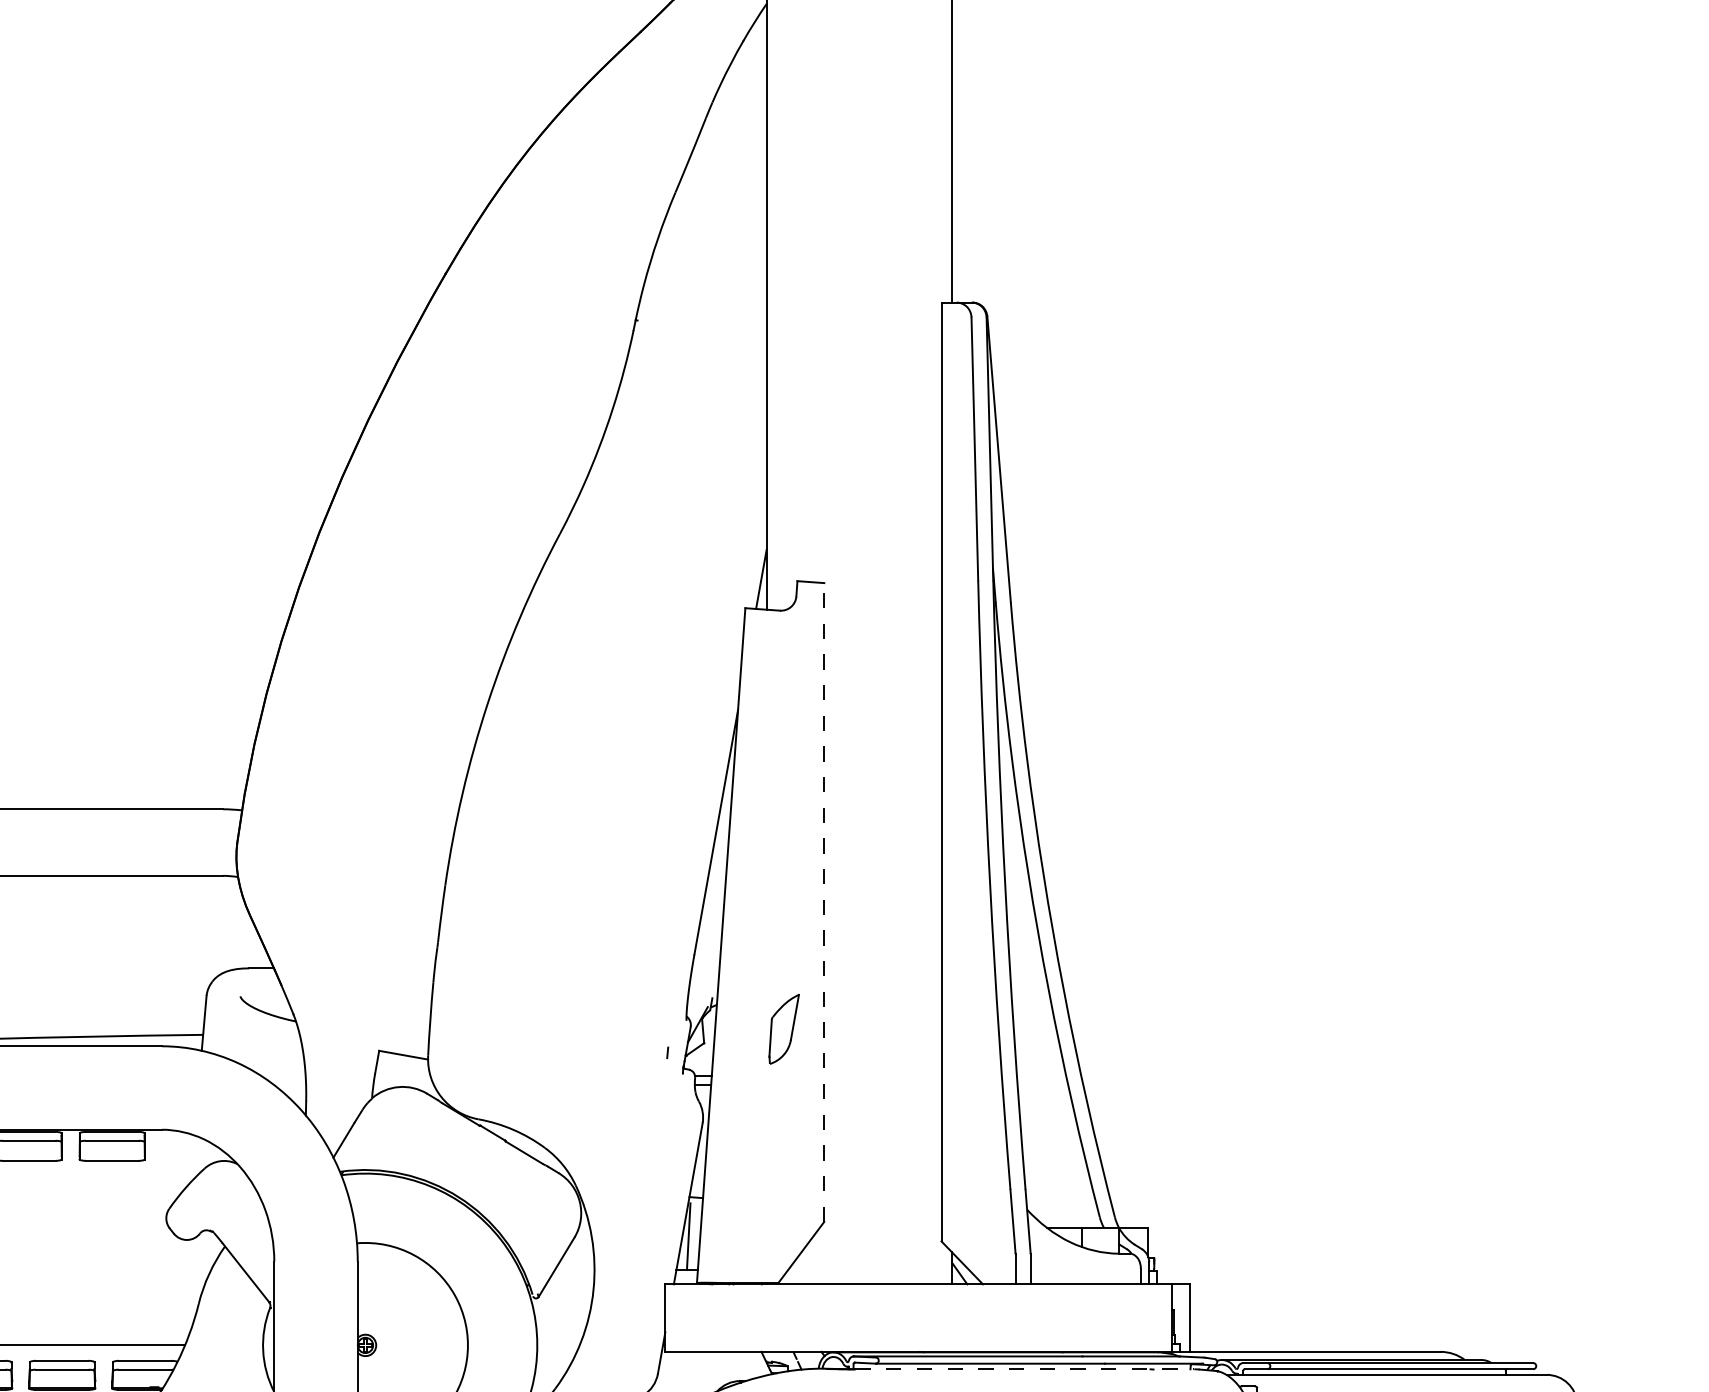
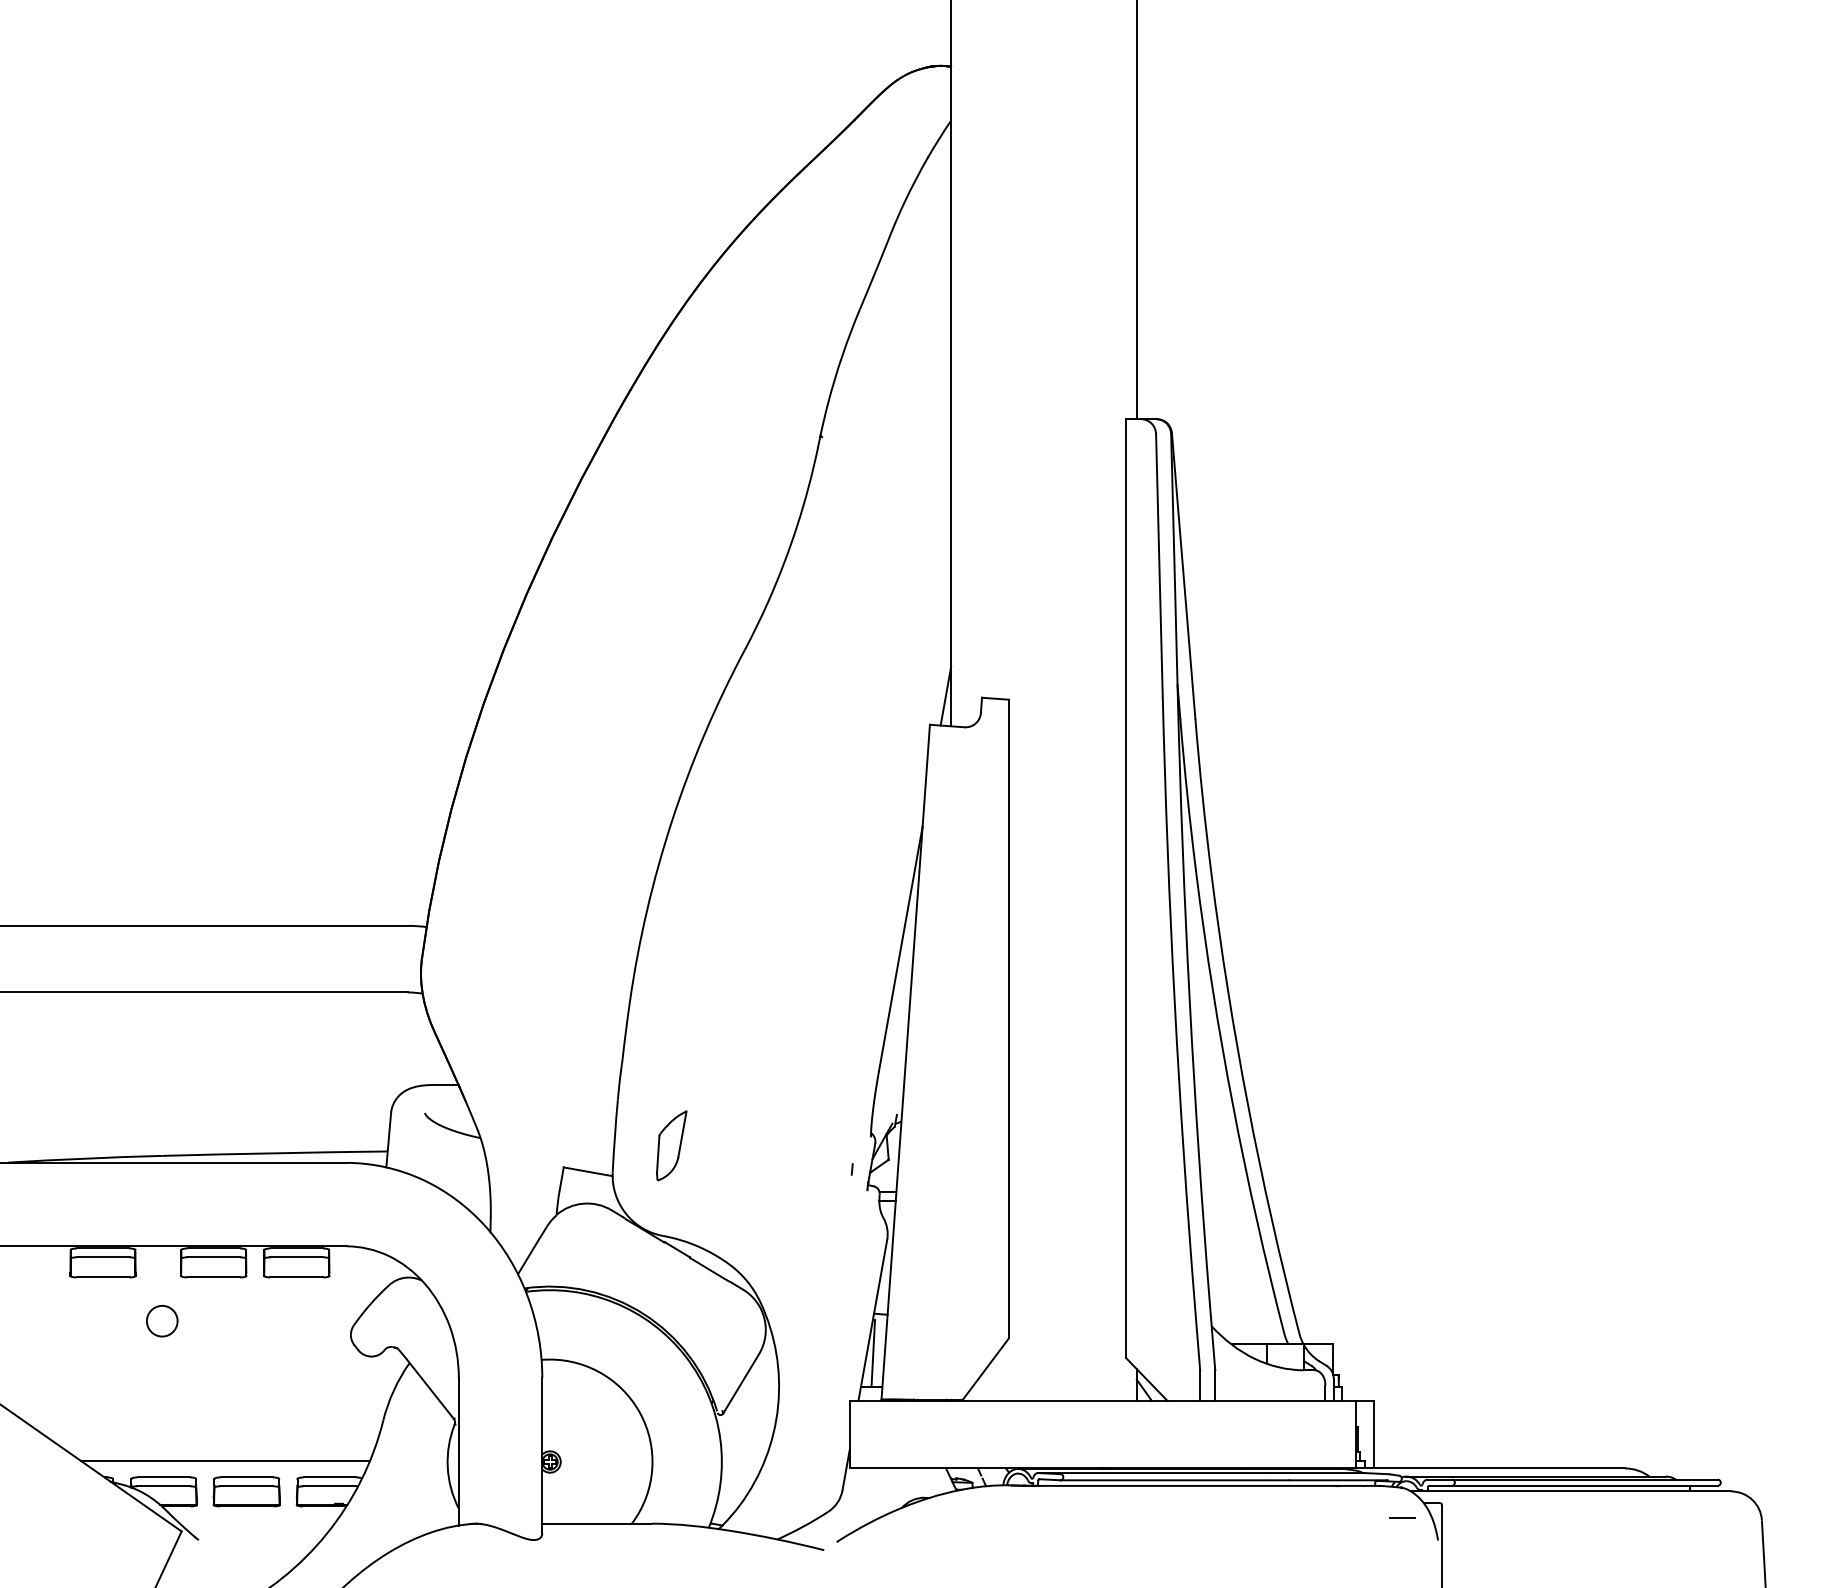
line: (823, 901) -> (1008, 1018), dashed -> solid
part: (783, 1028) -> (671, 1145), moved
line: (1024, 1368) -> (1209, 1485), dashed -> solid

